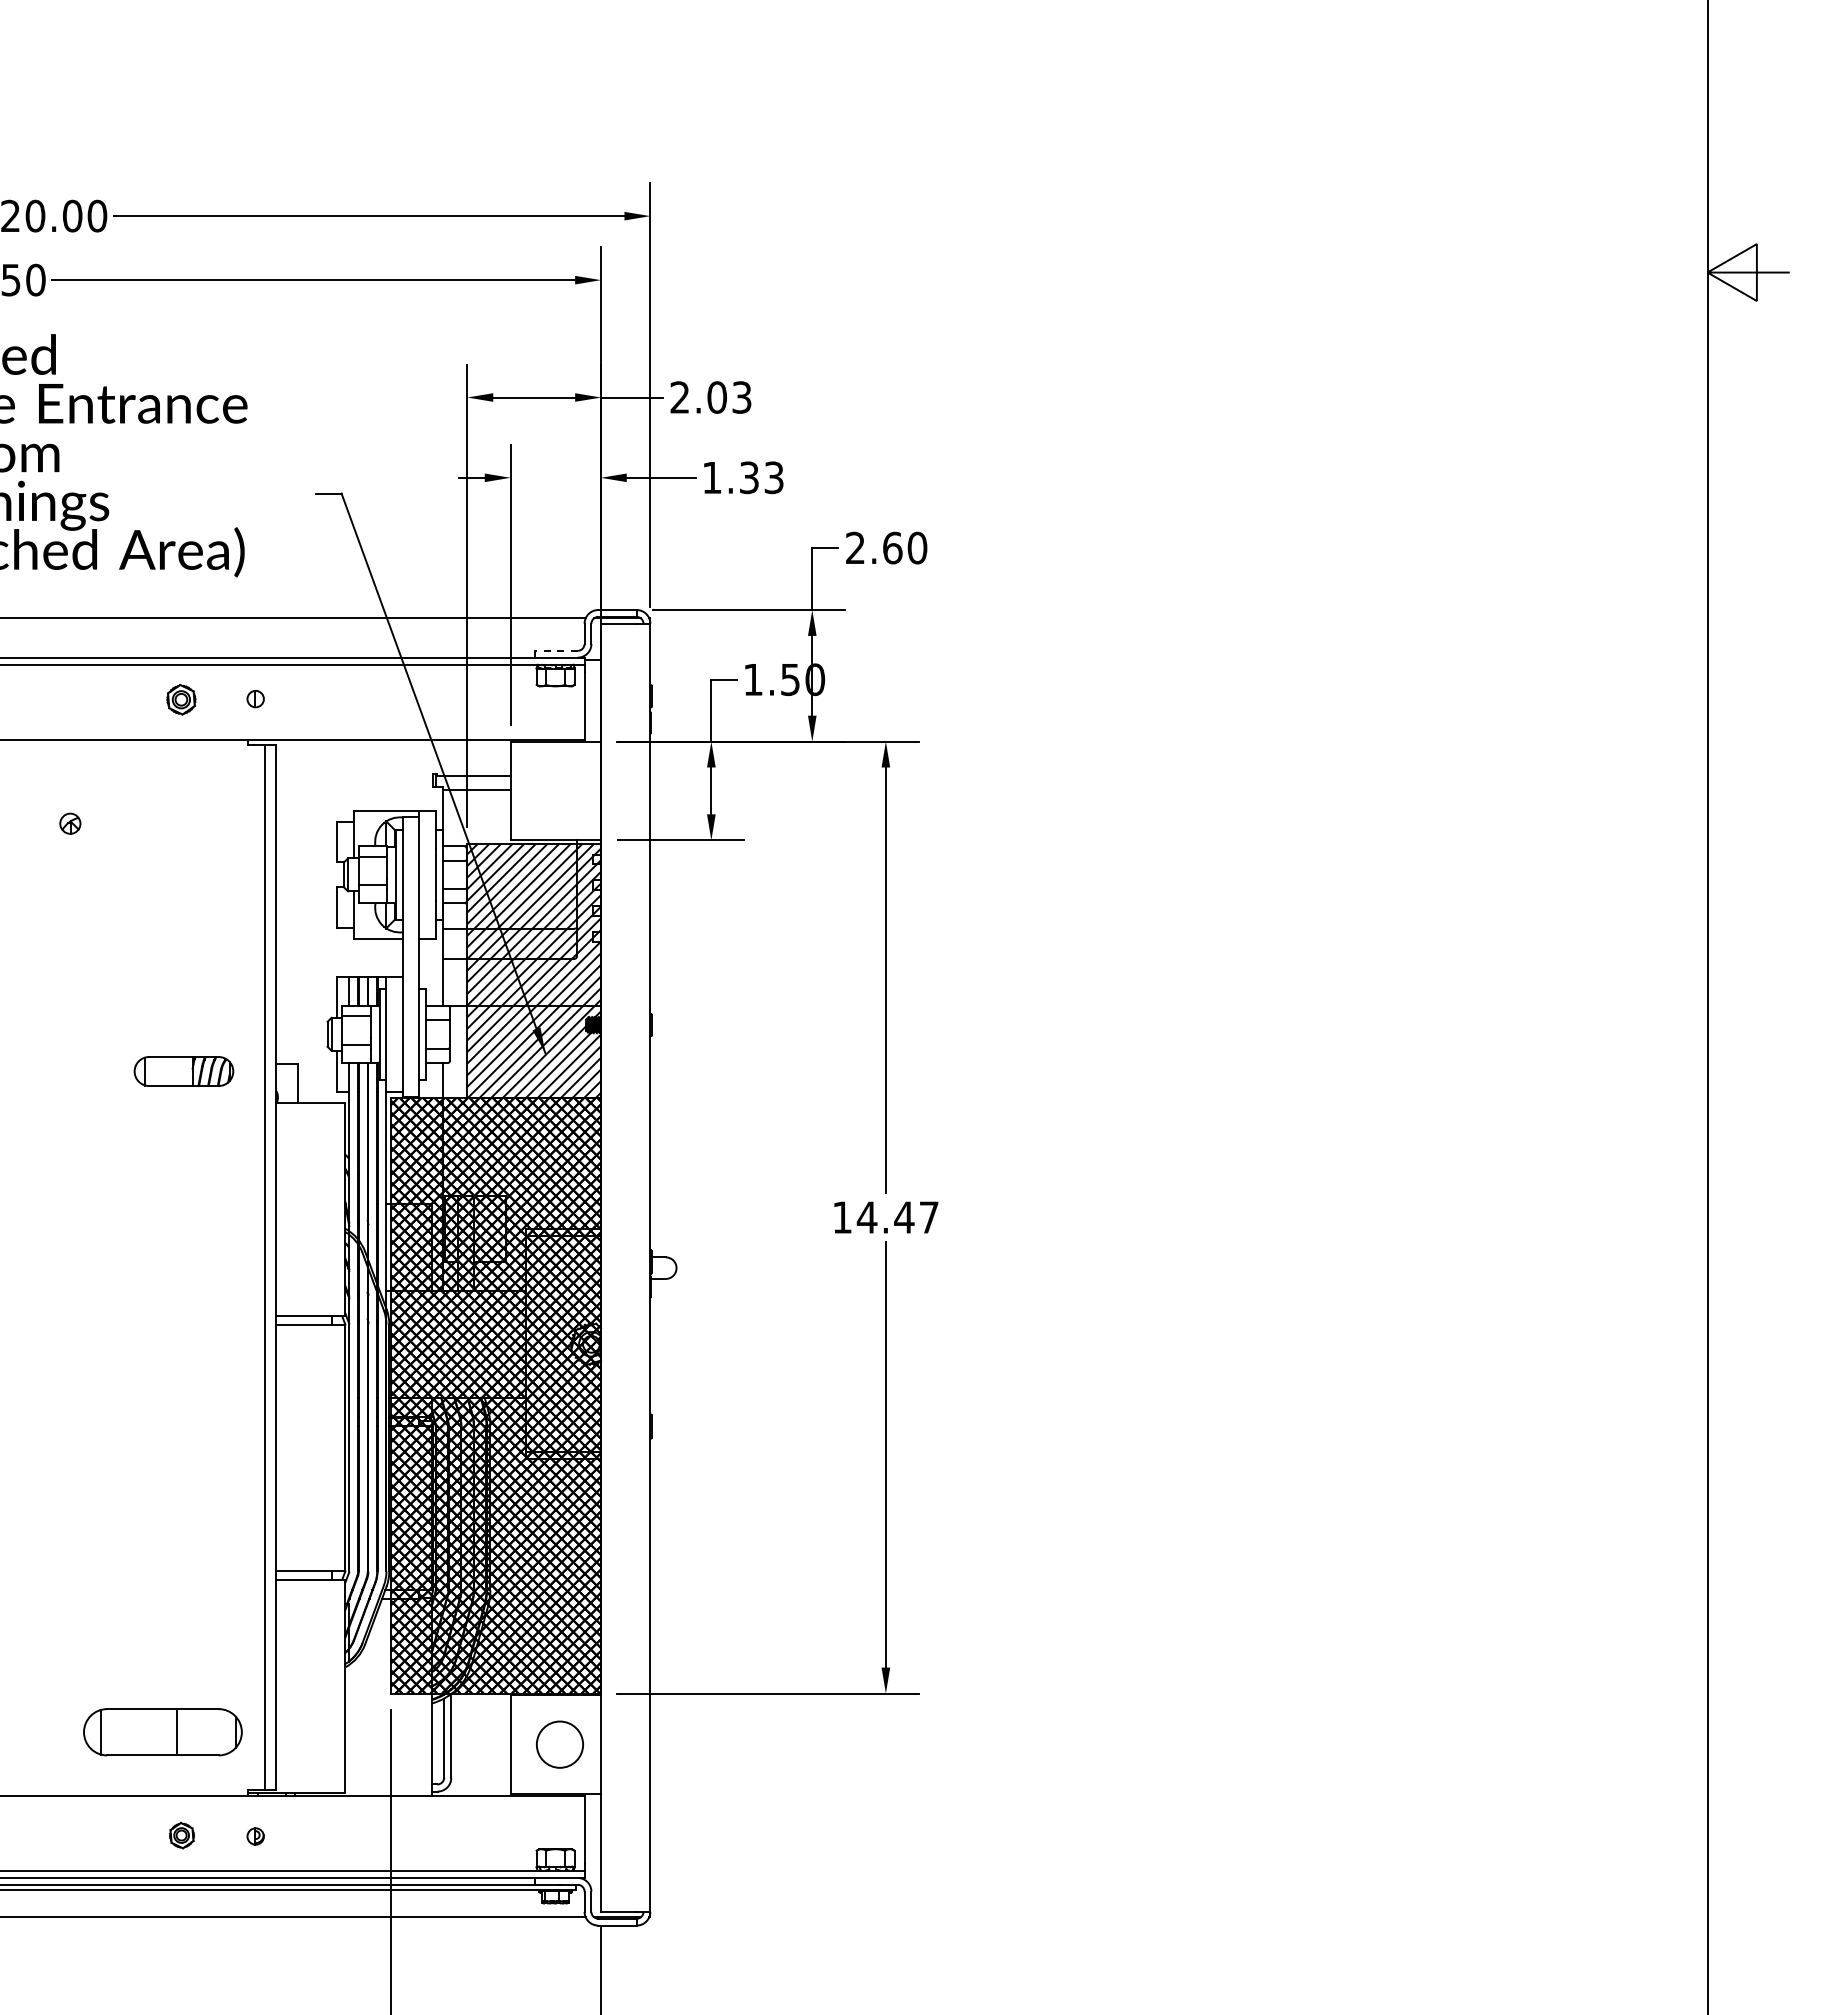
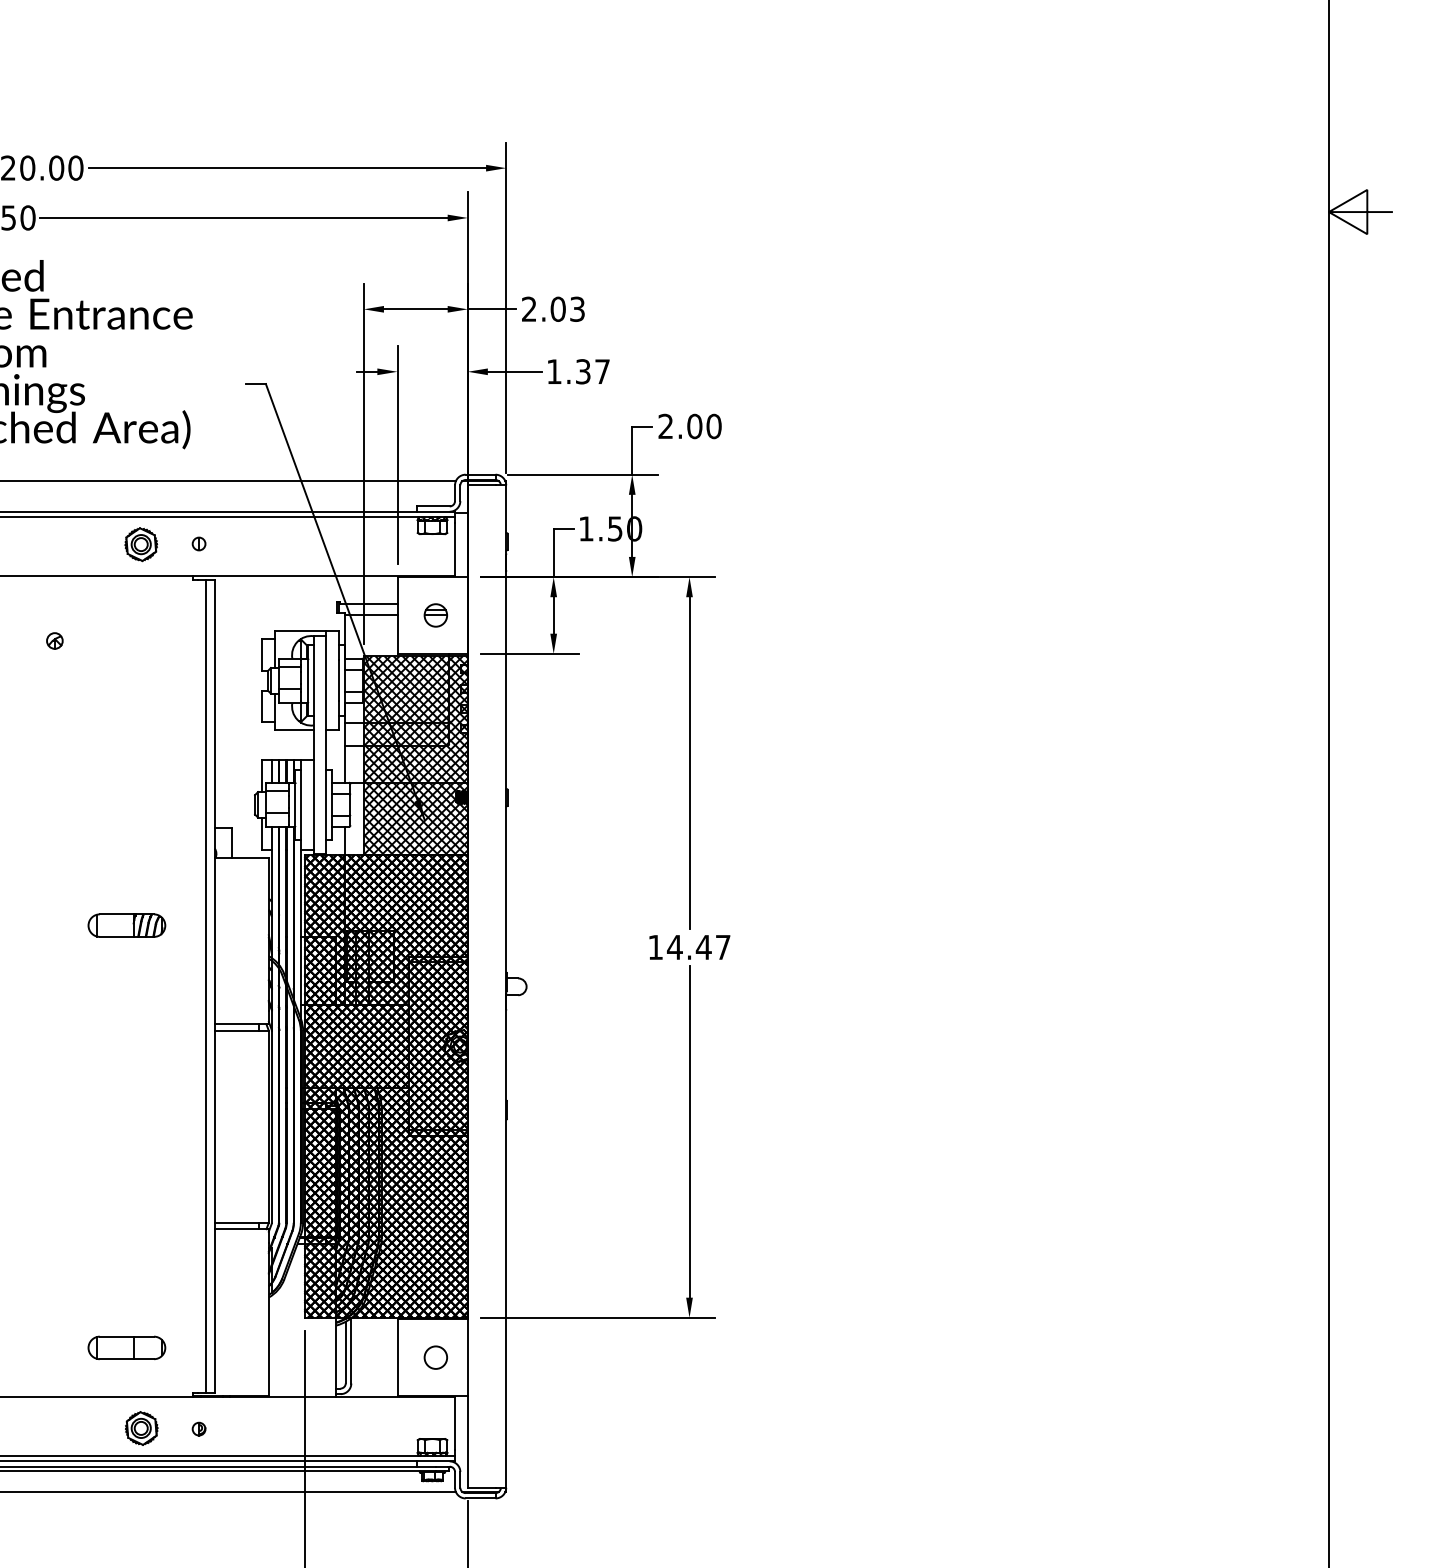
text: (773, 477) -> (602, 371), 1.33 -> 1.37
text: (892, 547) -> (694, 426), 2.60 -> 2.00
line: (556, 650) -> (433, 506), dashed -> solid
part: (181, 699) -> (141, 544), size x1.43
part: (559, 790) -> (435, 615), added
hatch: (534, 970) -> (416, 755), added
part: (183, 1071) -> (126, 925), moved
part: (162, 1731) -> (126, 1347), size x0.62
circle: (559, 1744) -> (435, 1357), size x0.62
part: (181, 1835) -> (141, 1428), size x1.67

